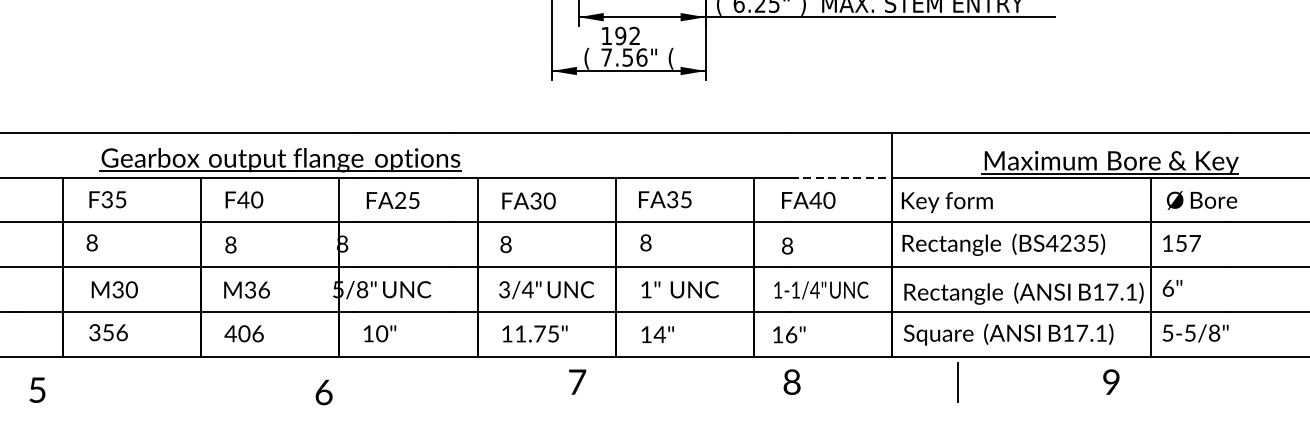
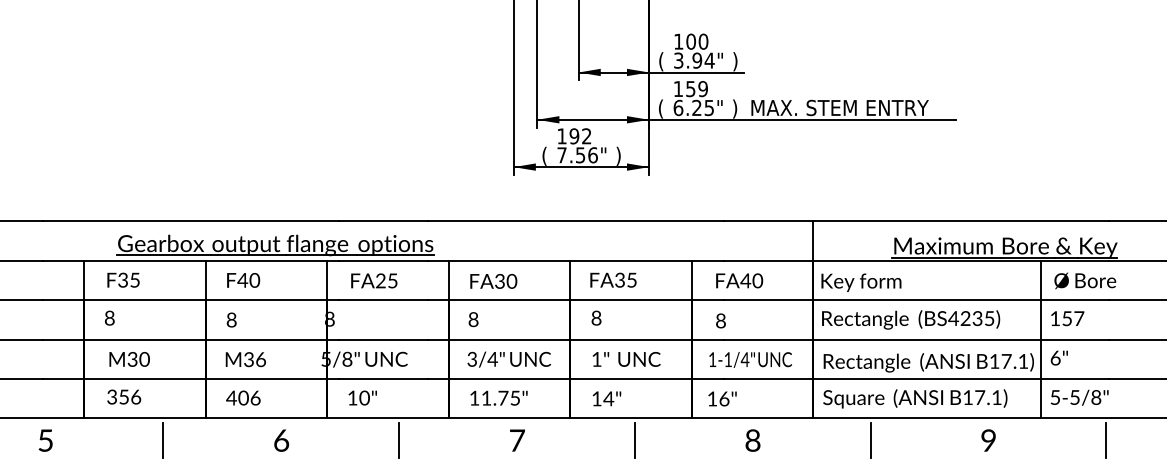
text: (670, 57) -> (618, 155), ( -> )
line: (841, 177) -> (768, 260), dashed -> solid
line: (153, 382) -> (163, 440), added
line: (421, 382) -> (399, 440), added
text: (577, 382) -> (517, 440), moved
line: (689, 382) -> (634, 440), added
text: (791, 382) -> (752, 440), moved
text: (1111, 382) -> (988, 440), moved
line: (1226, 382) -> (1106, 440), added
text: (37, 390) -> (45, 440), moved
text: (323, 392) -> (281, 440), moved

